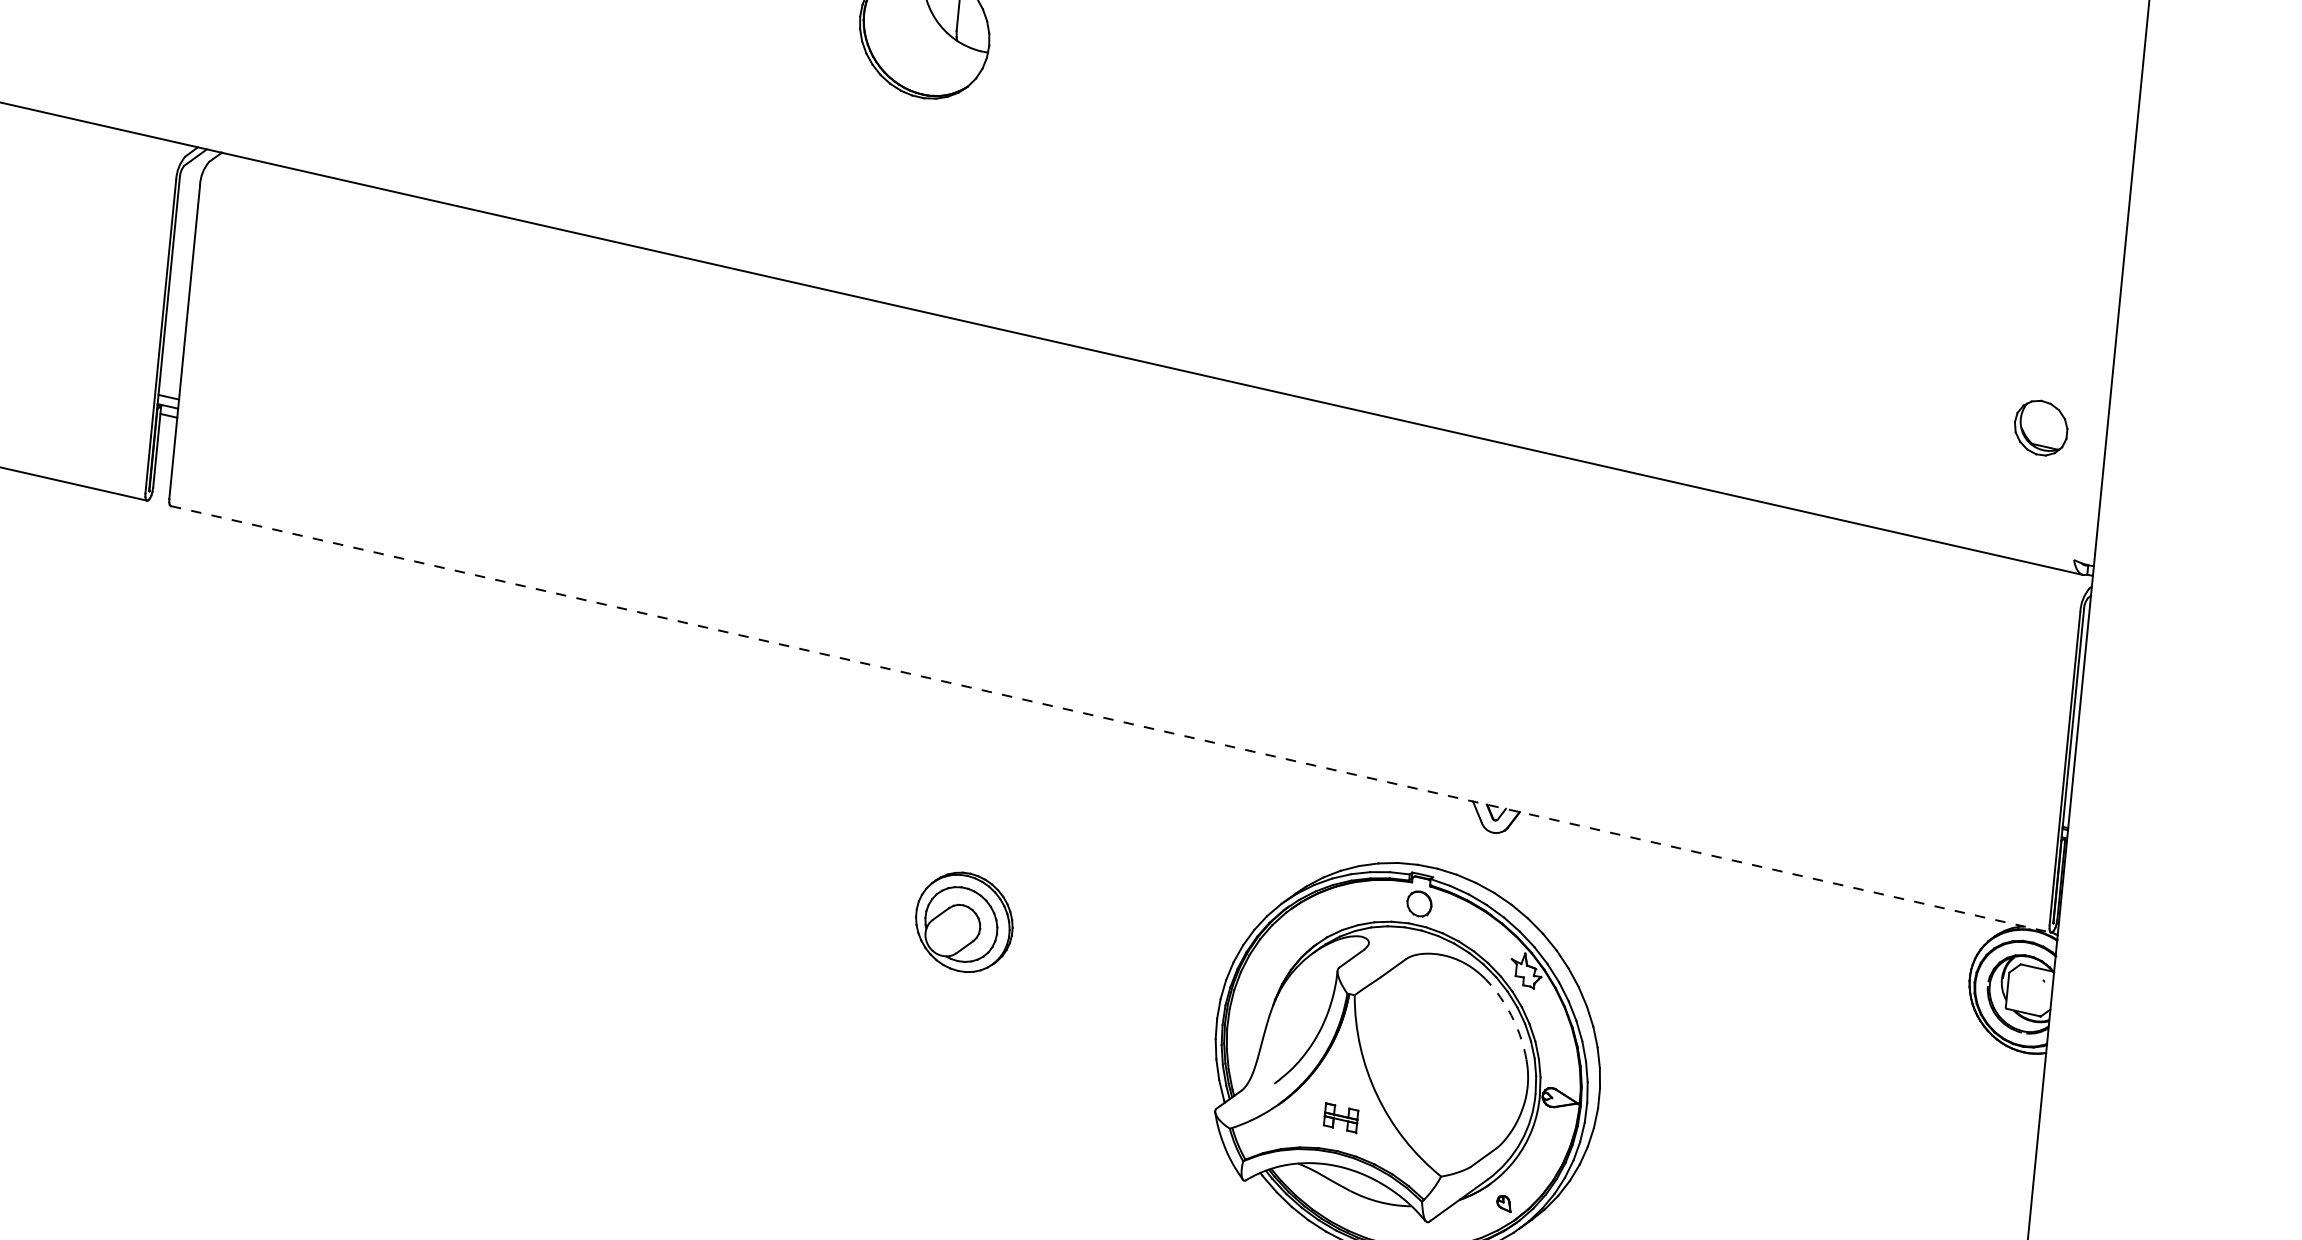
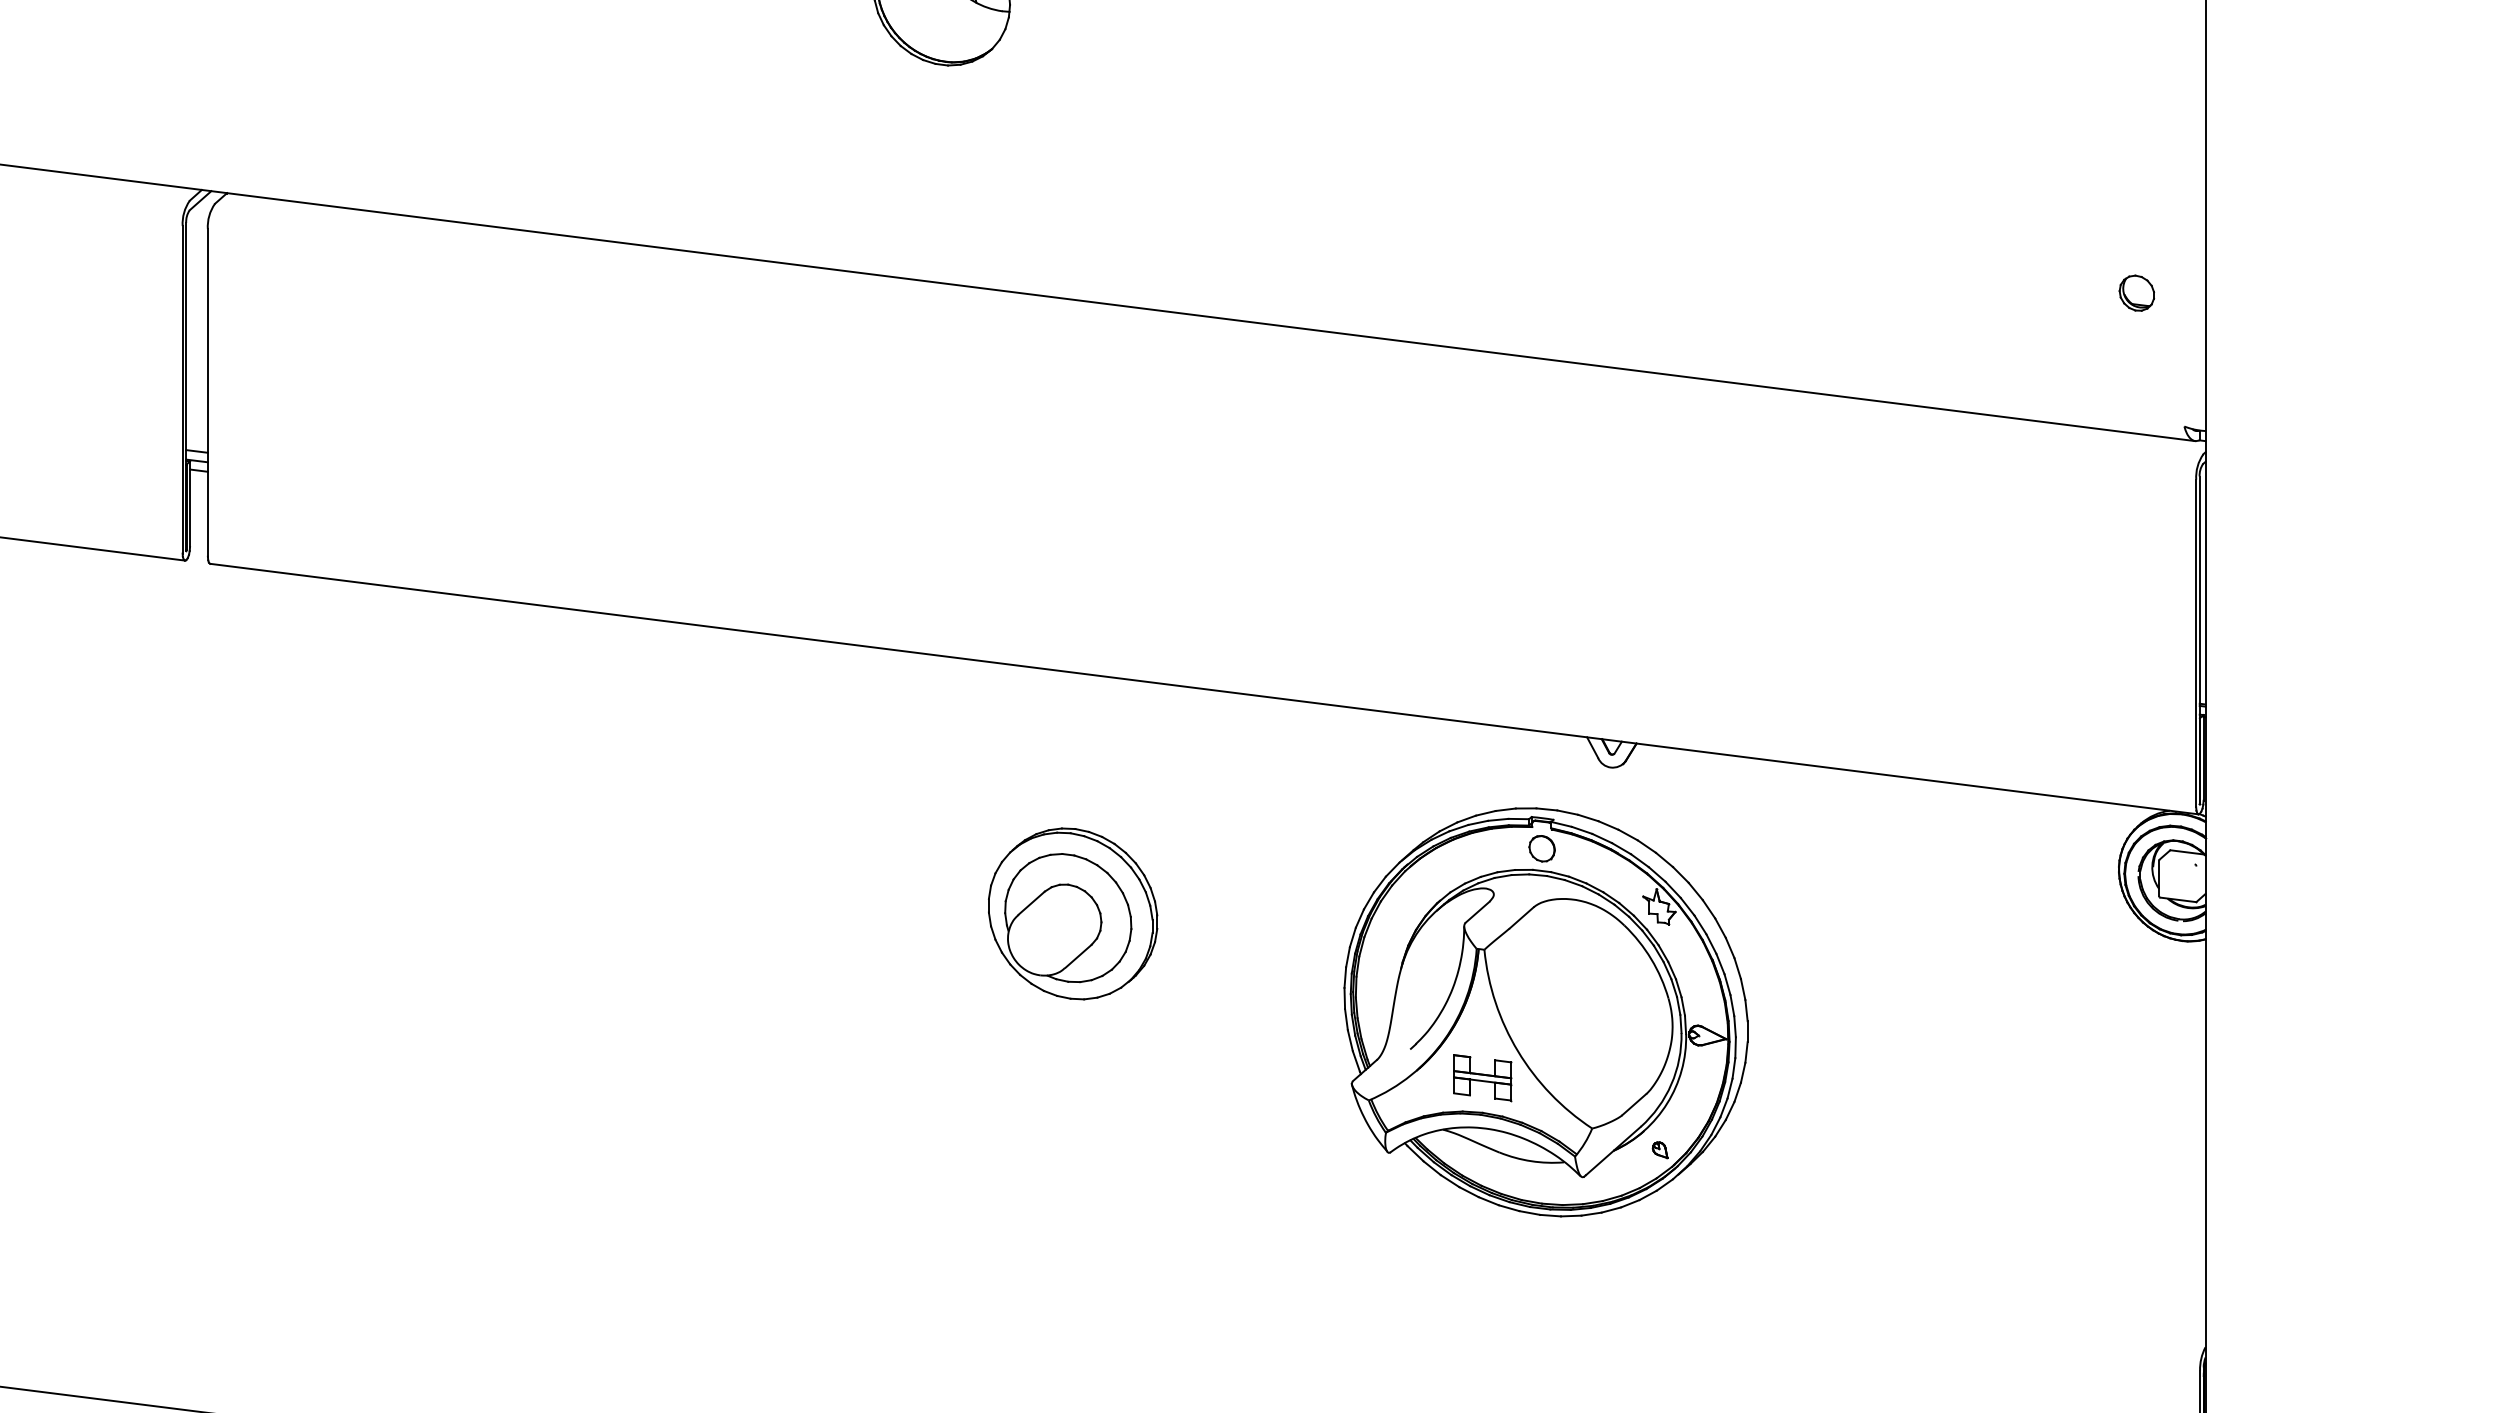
part: (2040, 427) -> (2136, 292), size x0.62
line: (1111, 719) -> (1204, 689), dashed -> solid
part: (964, 921) -> (1073, 913), size x1.67
arc: (1513, 1020) -> (1651, 959), dashed -> solid
part: (1340, 1118) -> (1482, 1078), size x1.67

